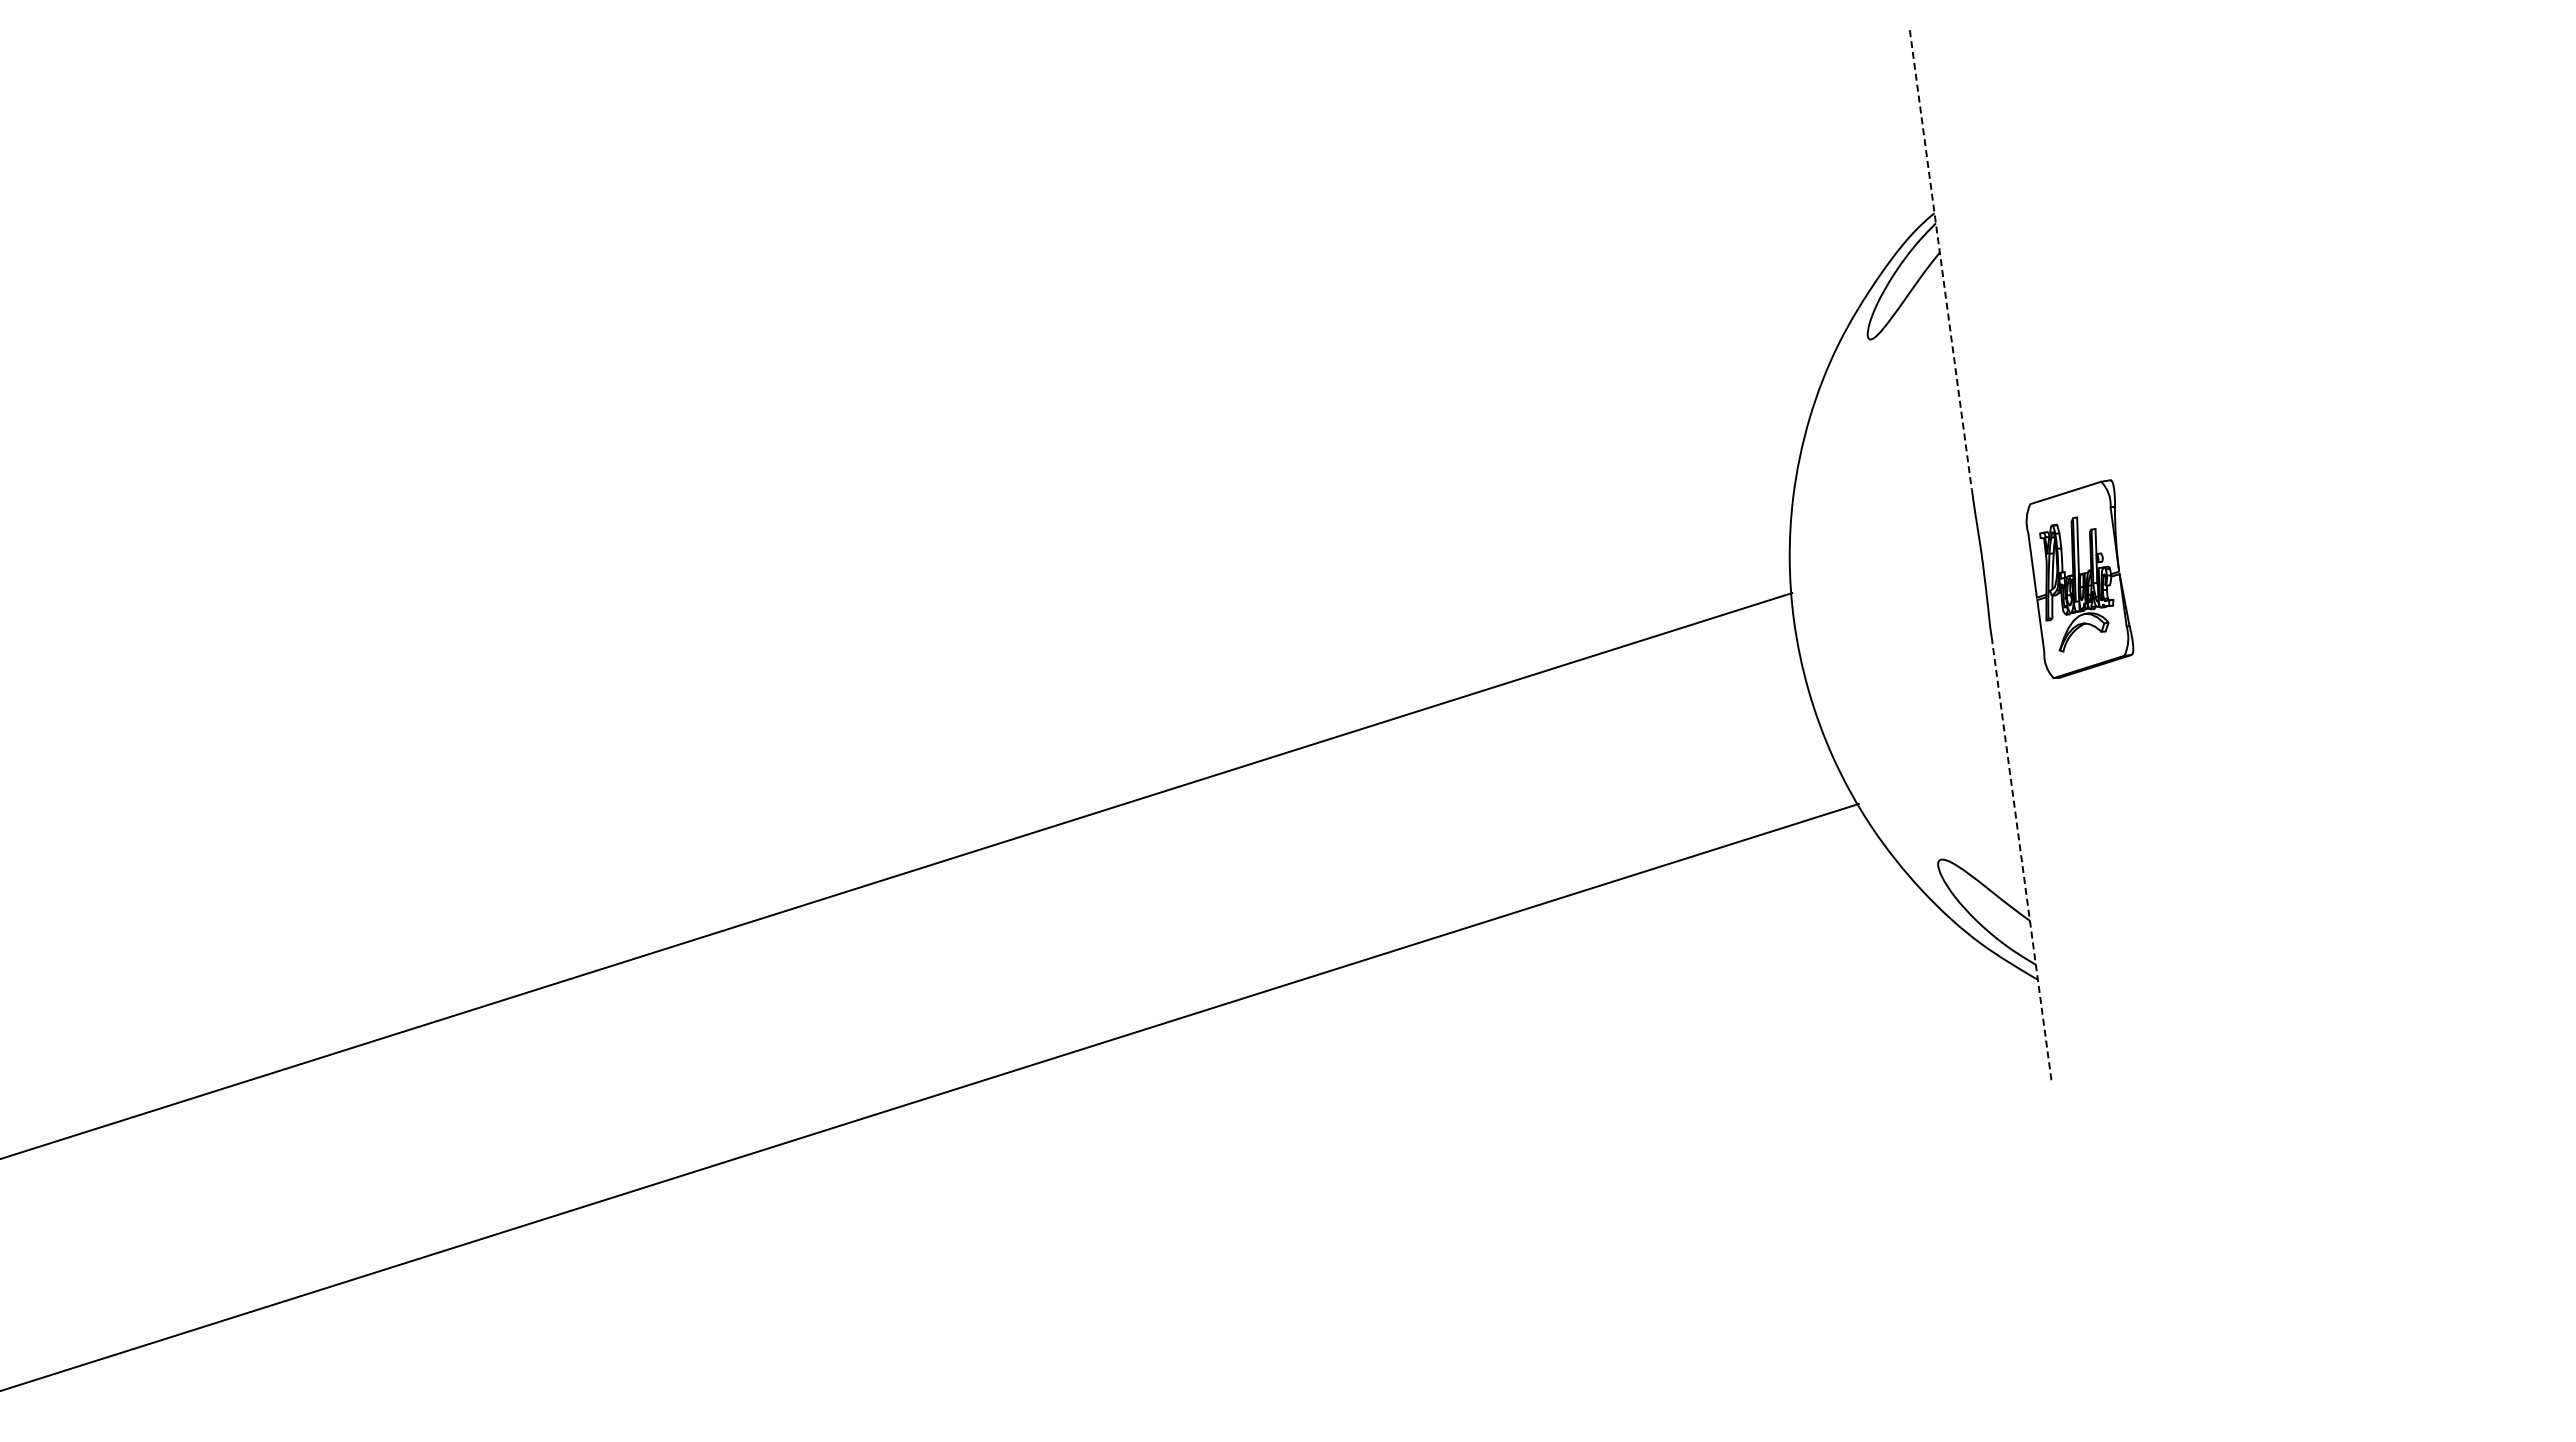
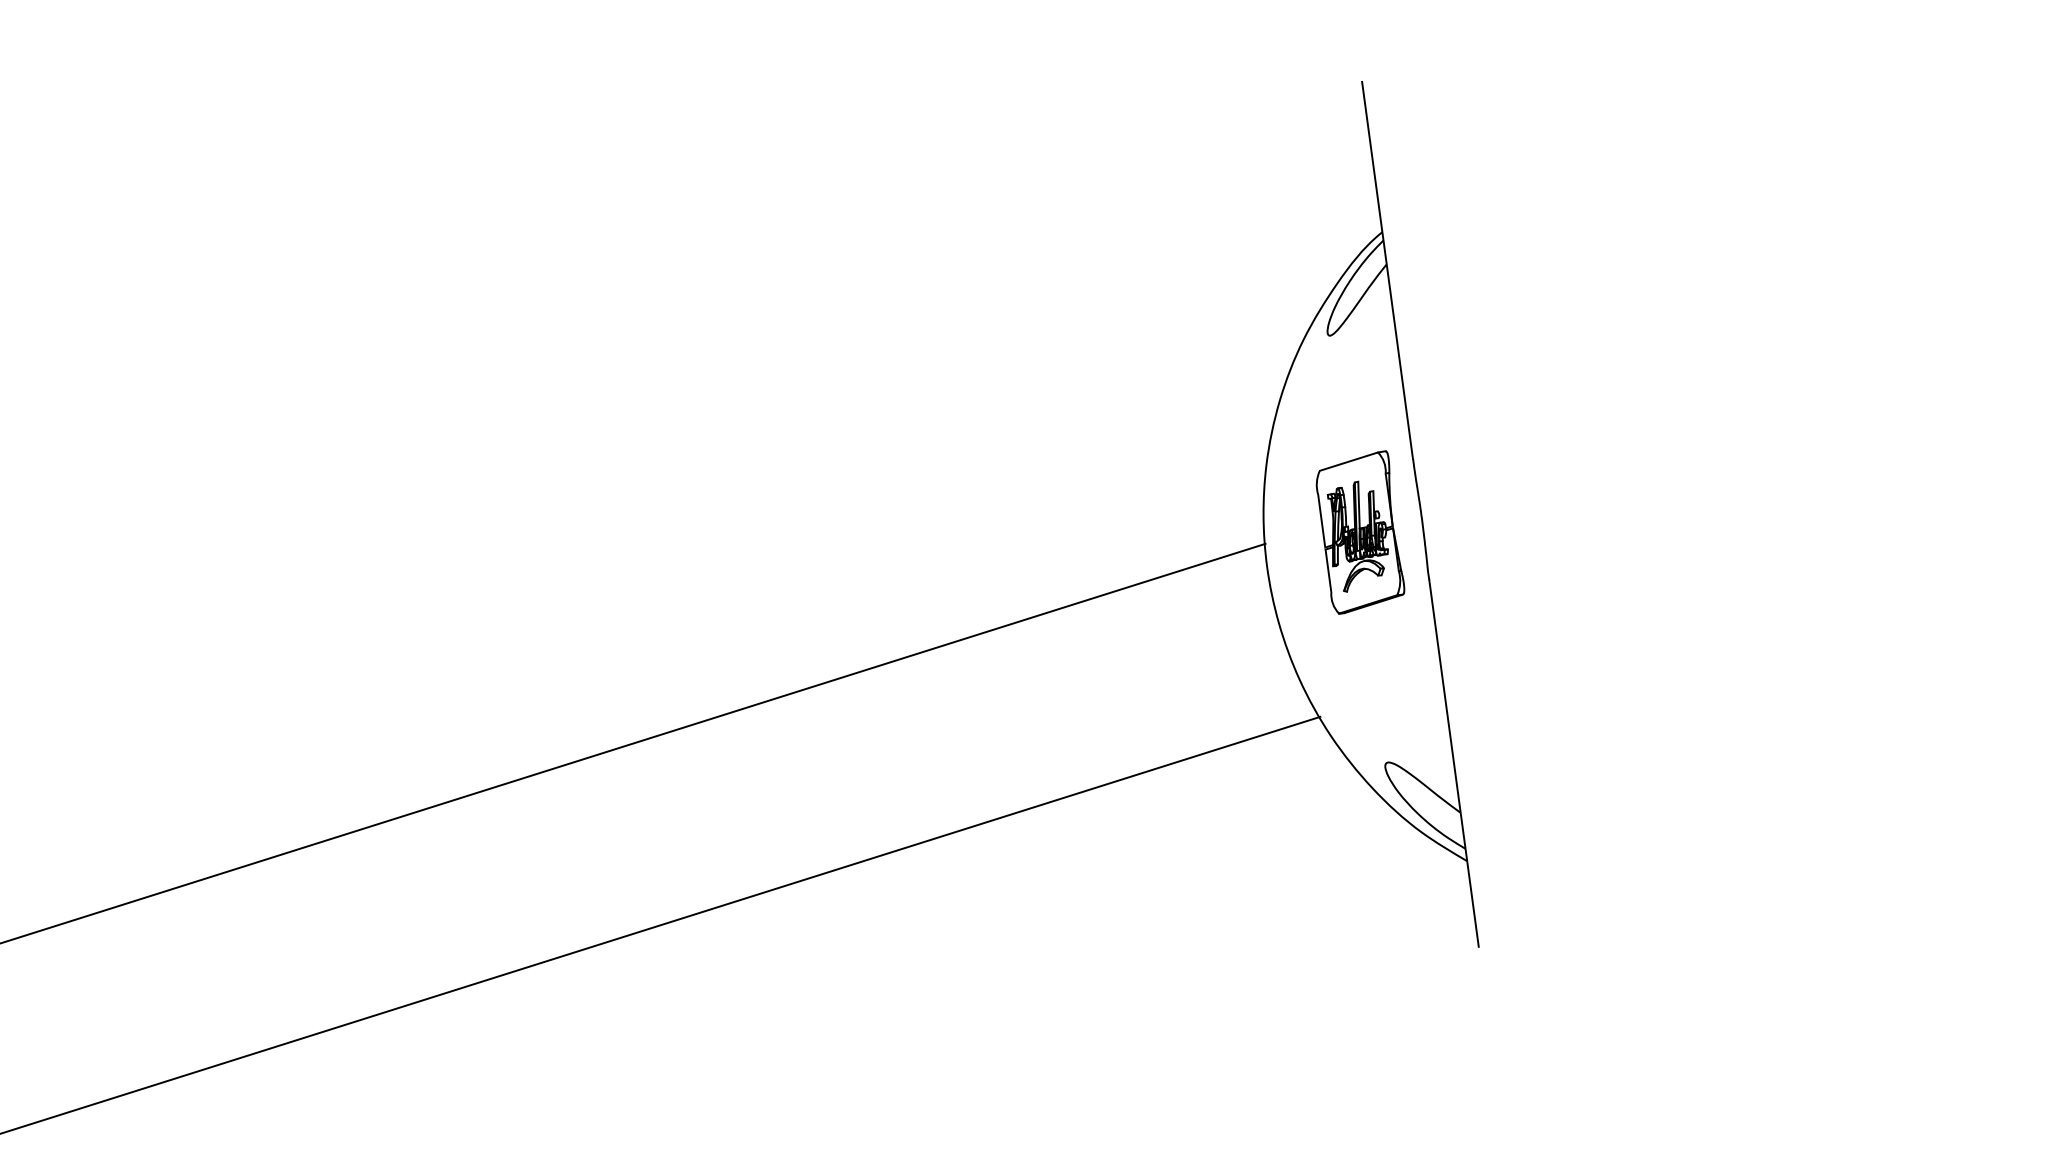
line: (1940, 259) -> (1387, 270), dashed -> solid
part: (2079, 579) -> (1360, 532), moved
line: (2021, 860) -> (1453, 763), dashed -> solid

